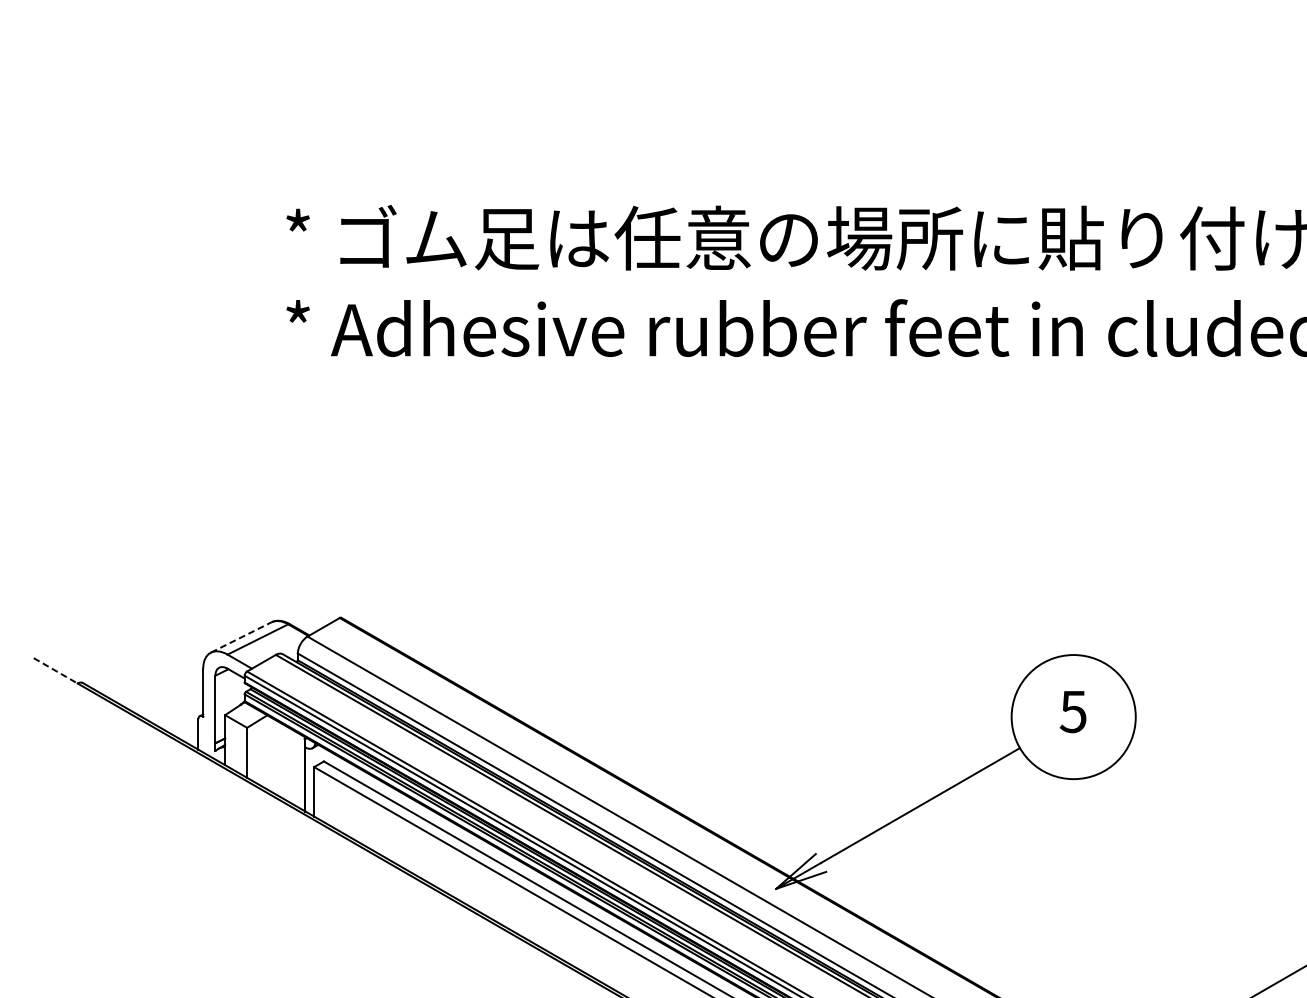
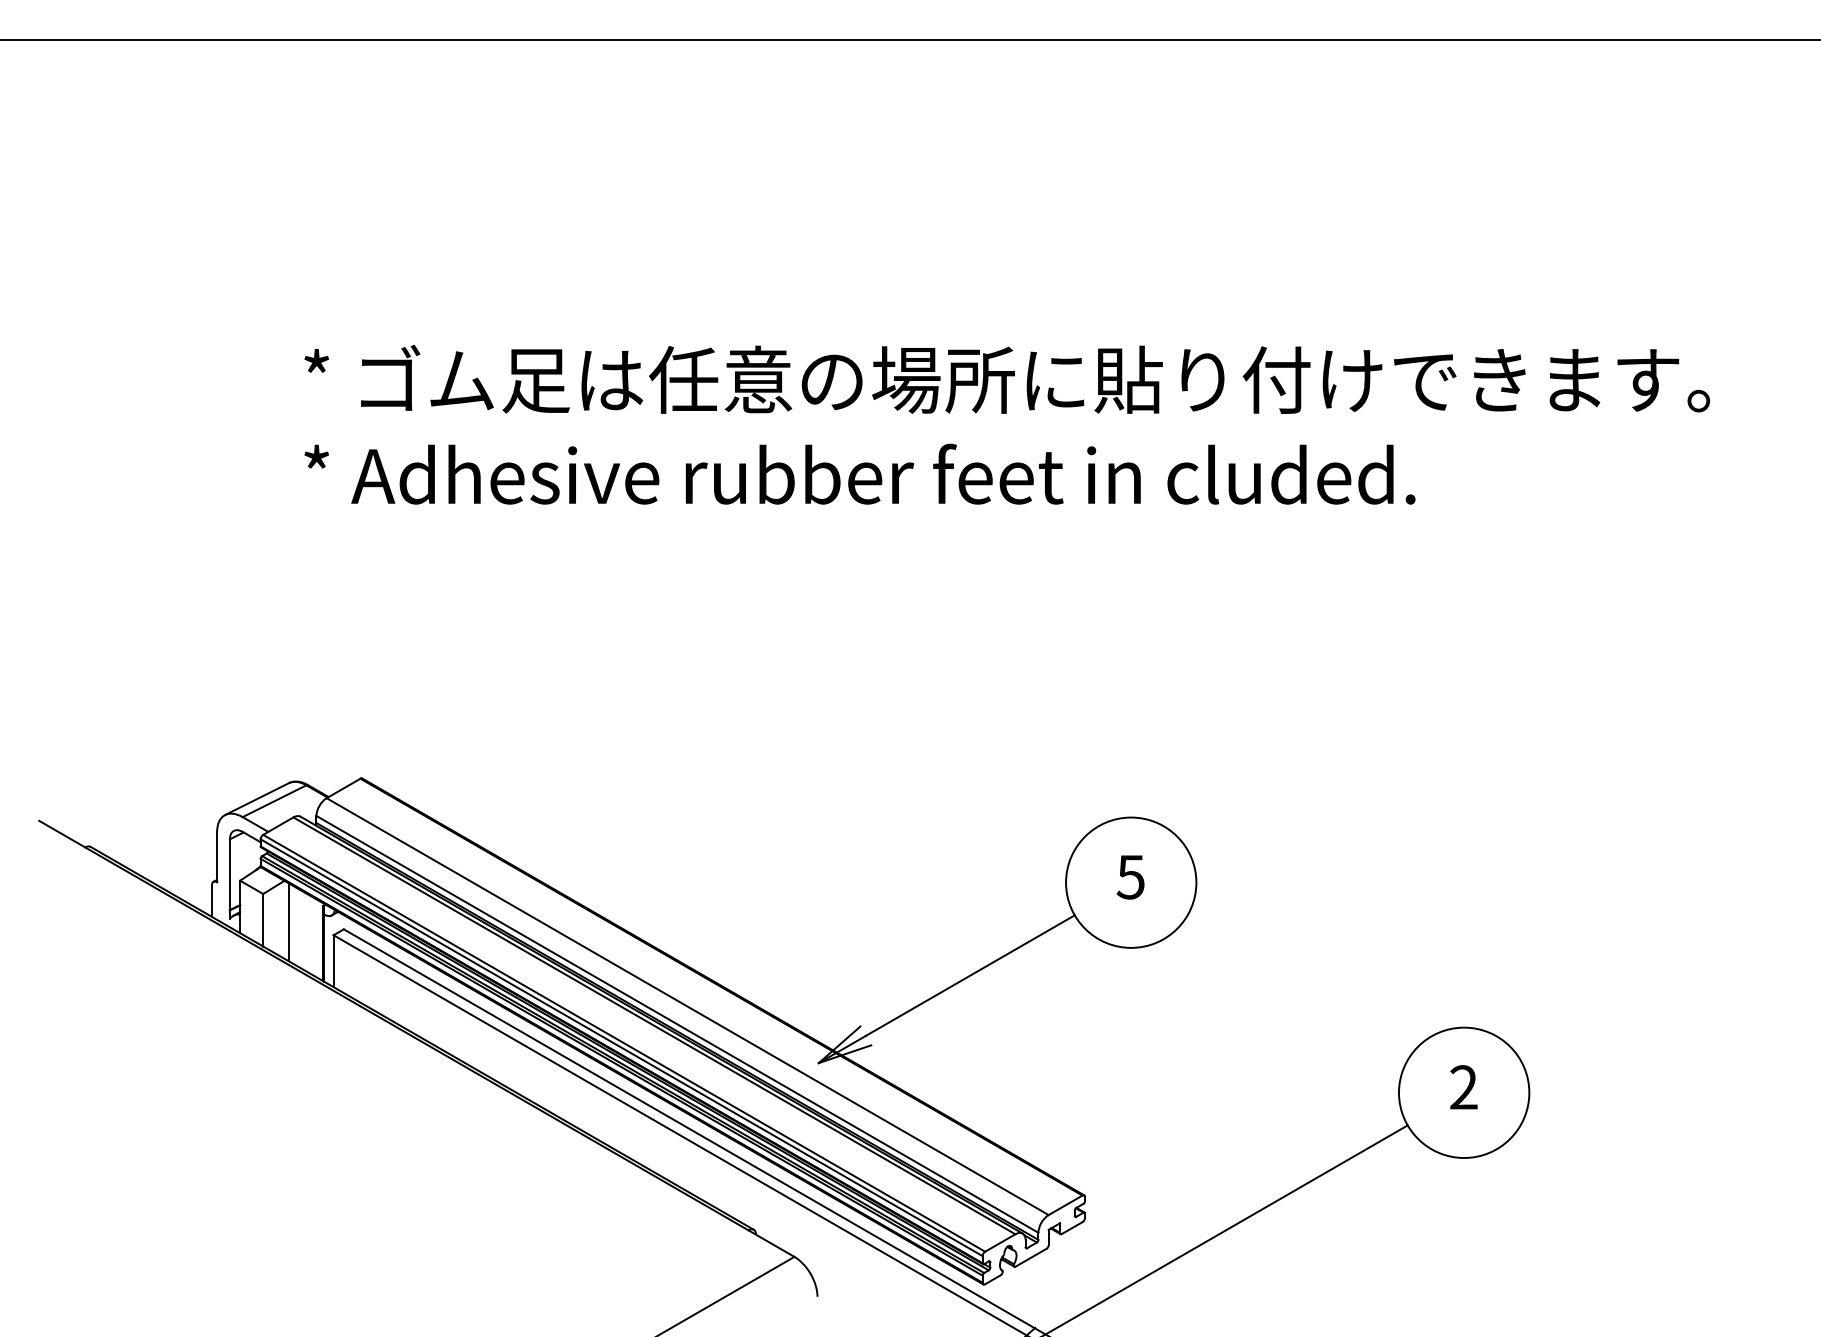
line: (241, 637) -> (257, 799), dashed -> solid
line: (55, 671) -> (62, 834), dashed -> solid
line: (271, 754) -> (288, 922), added

